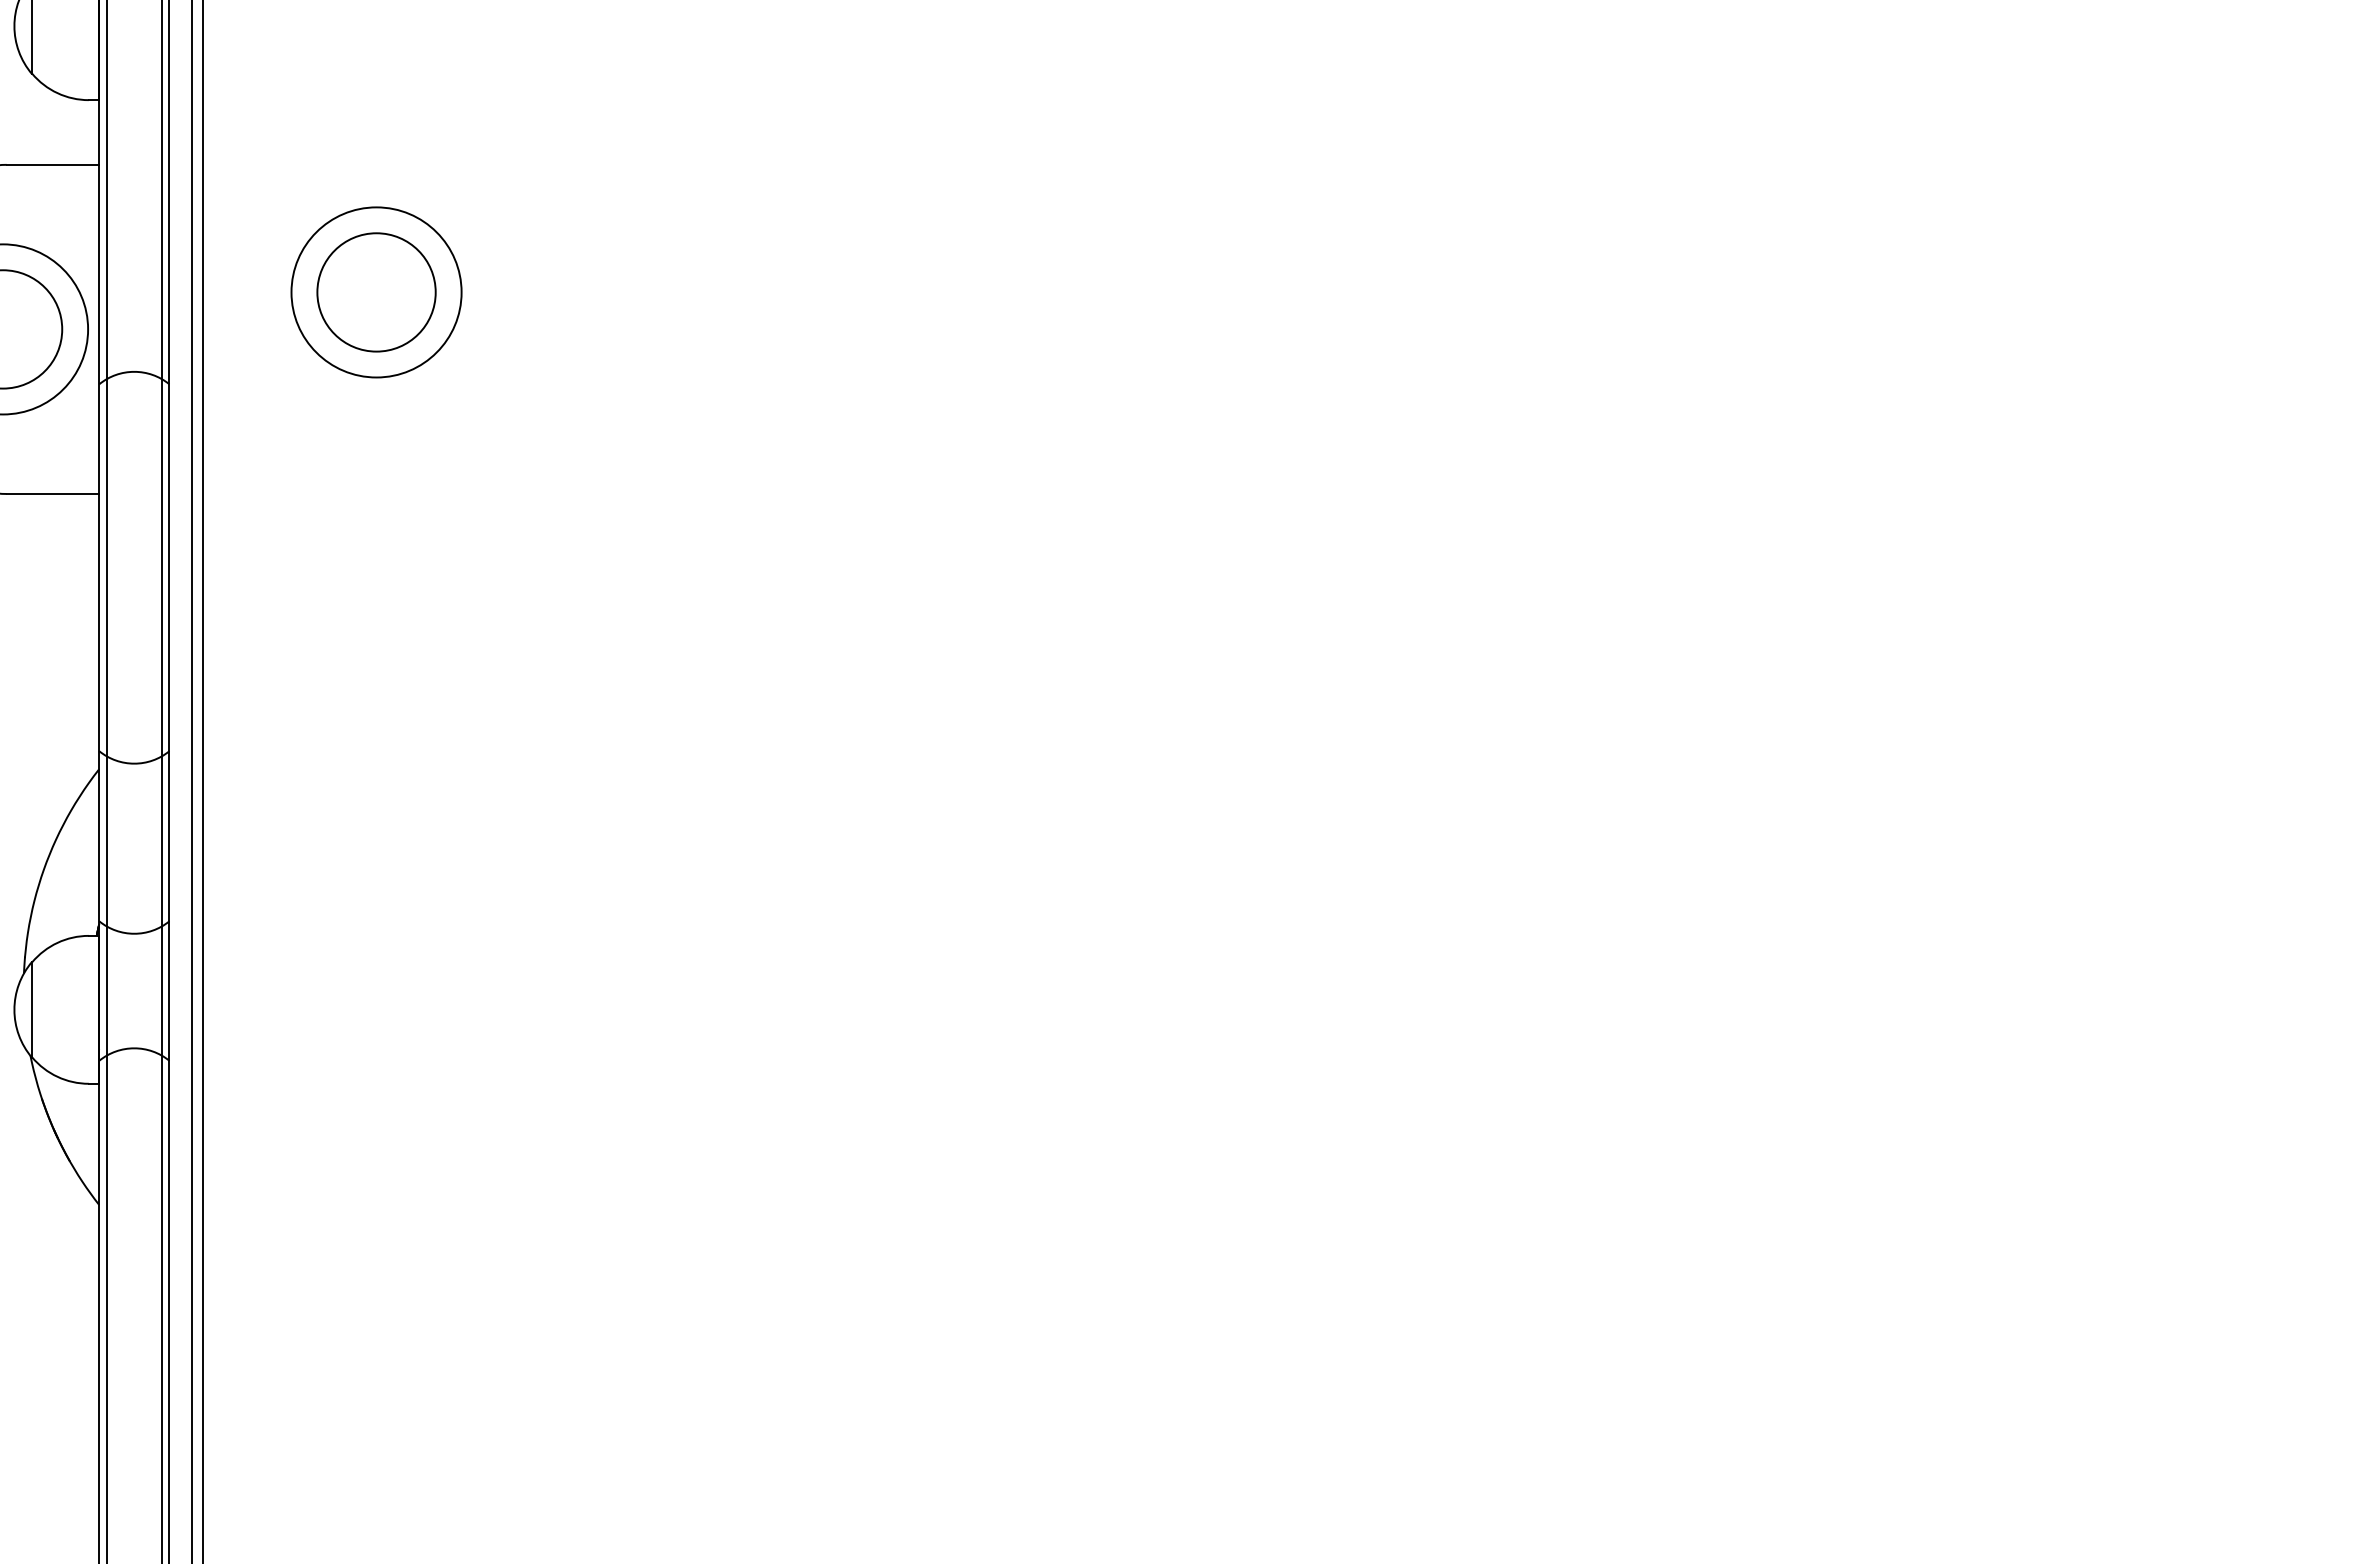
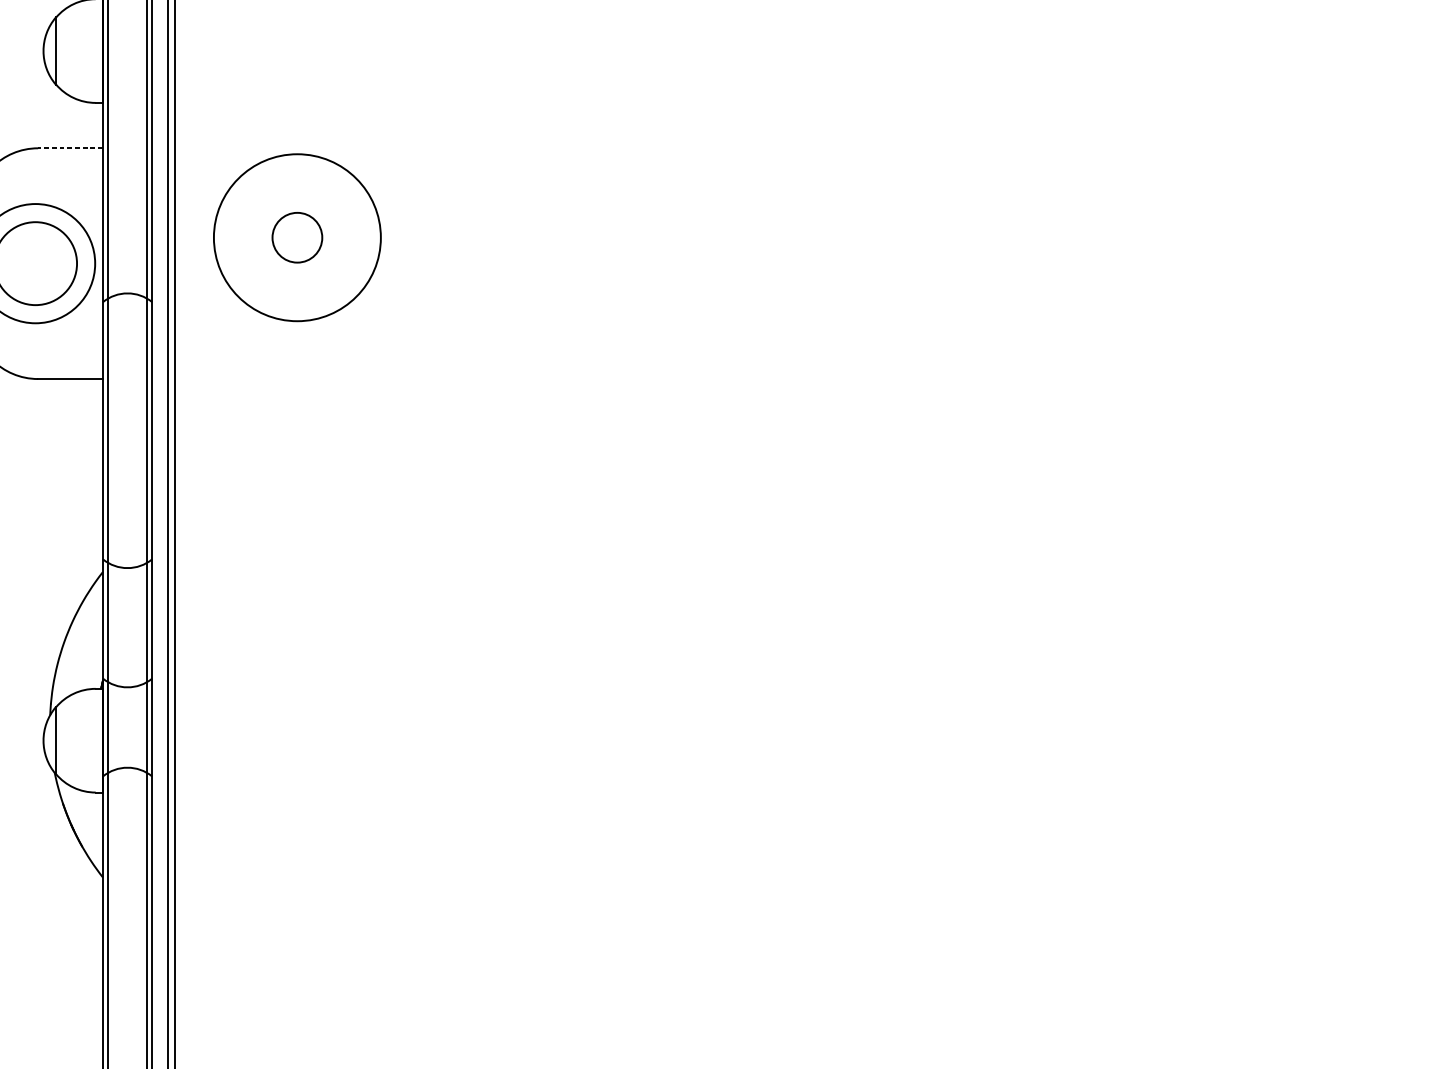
line: (52, 164) -> (70, 148), solid -> dashed
circle: (376, 292) -> (297, 237), size x0.6
circle: (376, 292) -> (297, 237), size x1.4

